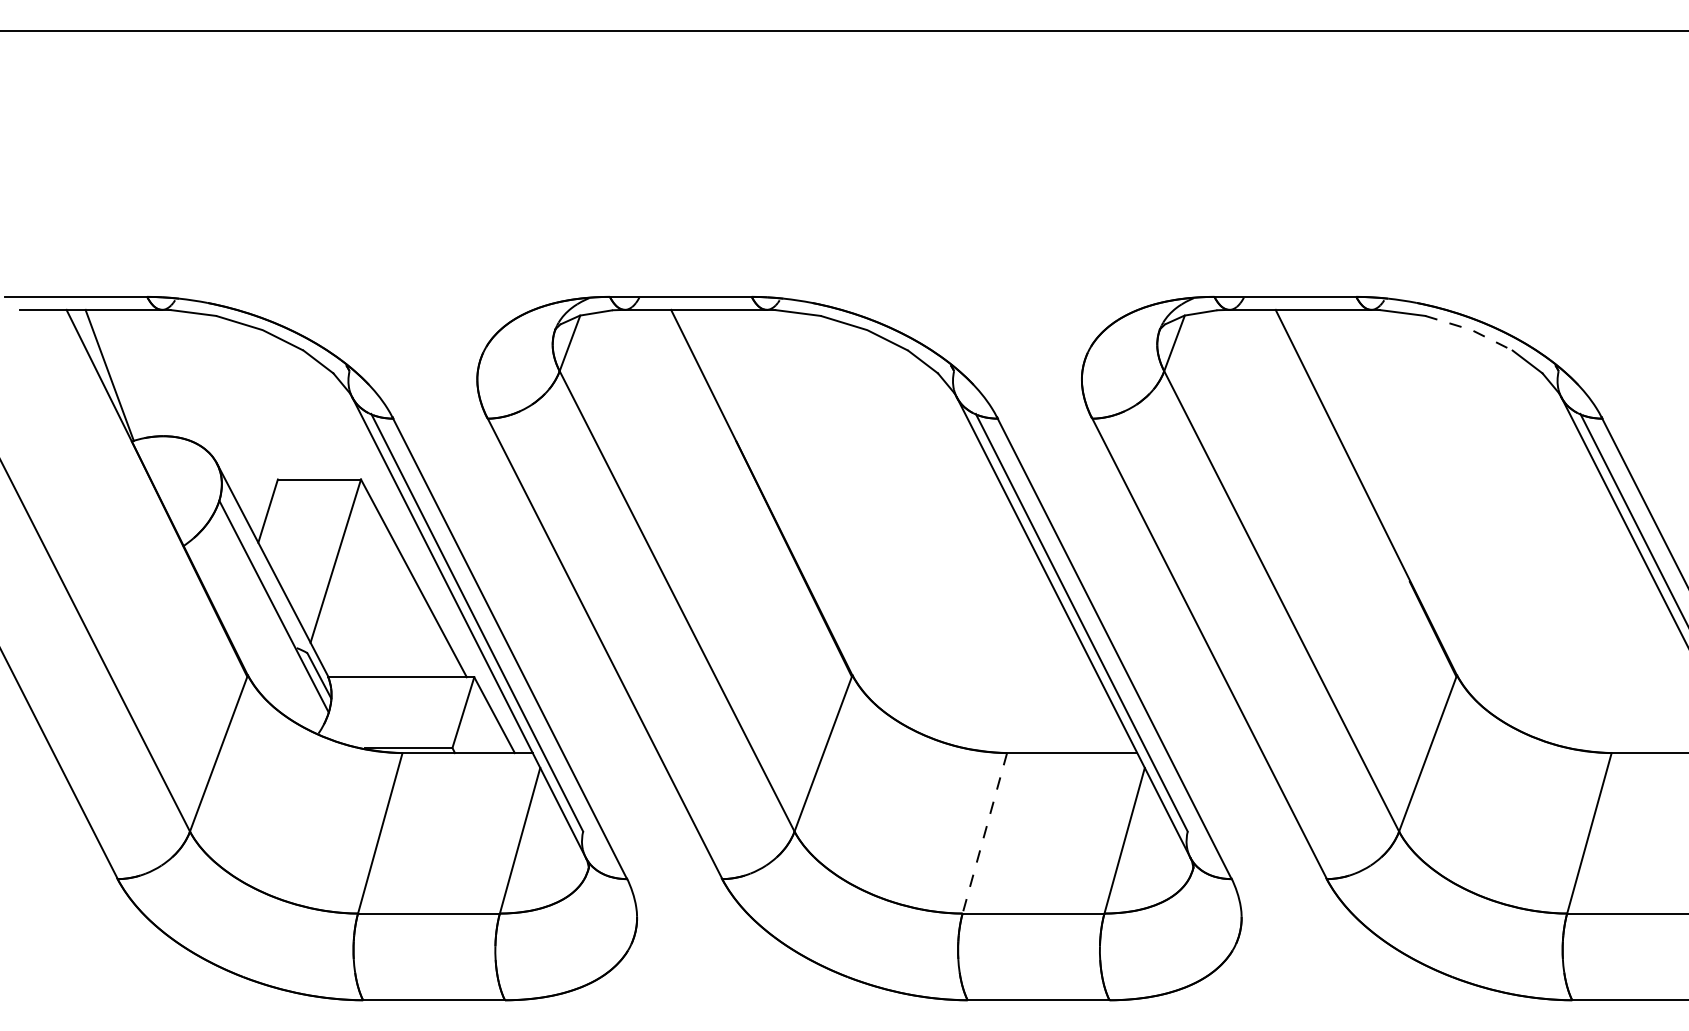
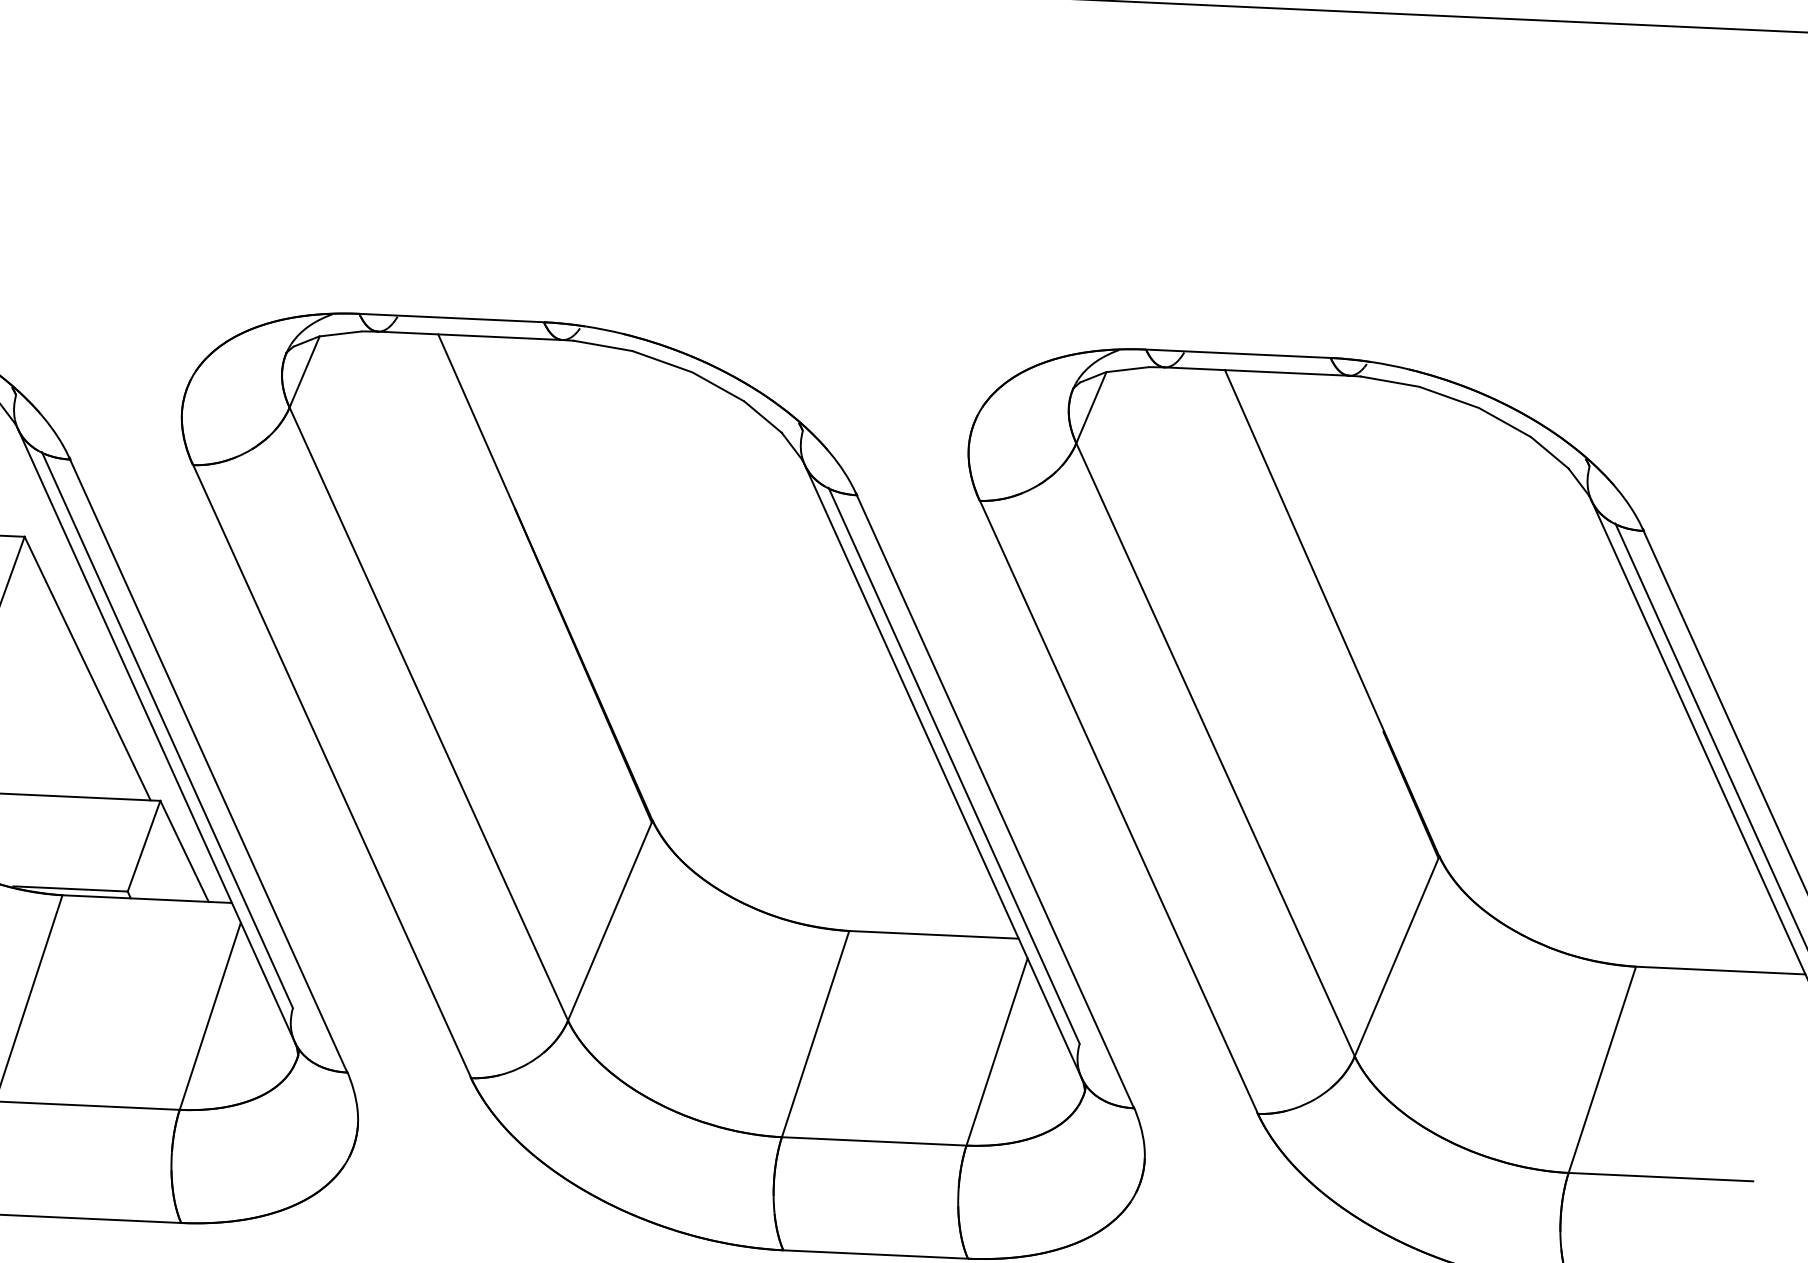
line: (1470, 329) -> (1477, 407), dashed -> solid
line: (984, 833) -> (815, 1034), dashed -> solid

